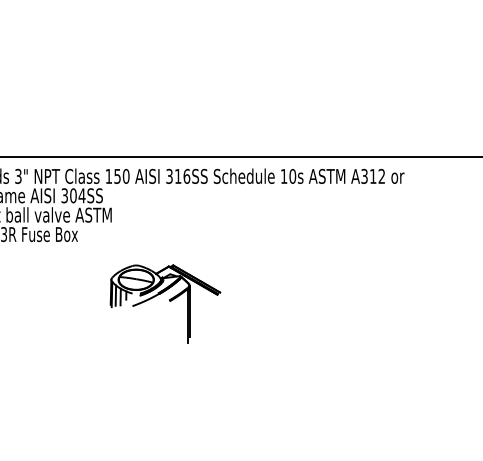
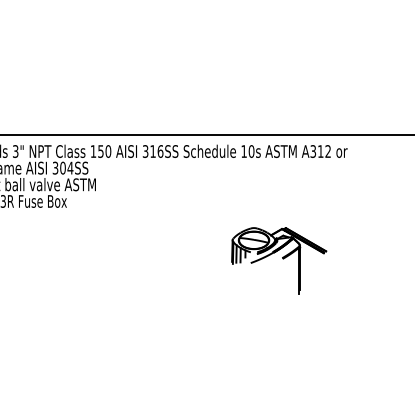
part: (165, 303) -> (279, 260), moved

